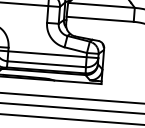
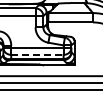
line: (46, 63) -> (37, 54), solid -> dashed

